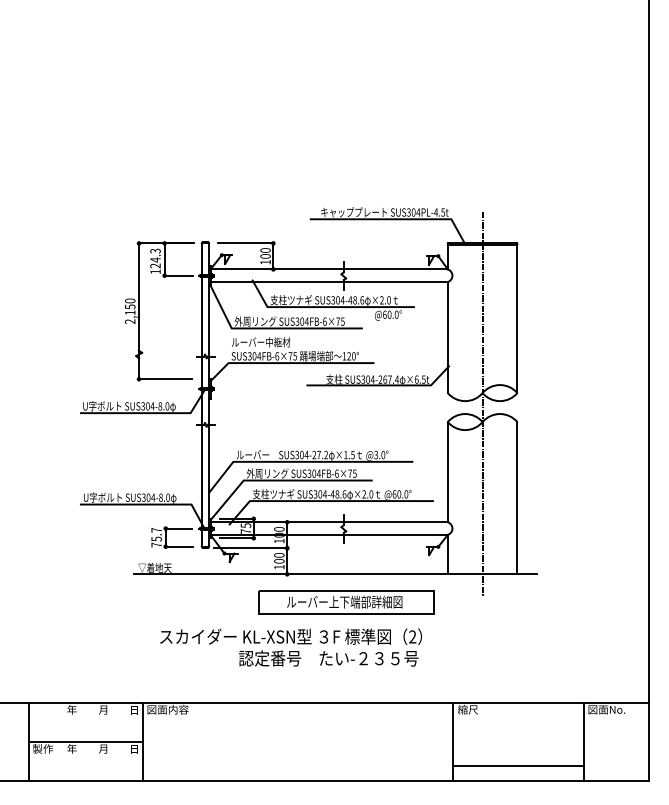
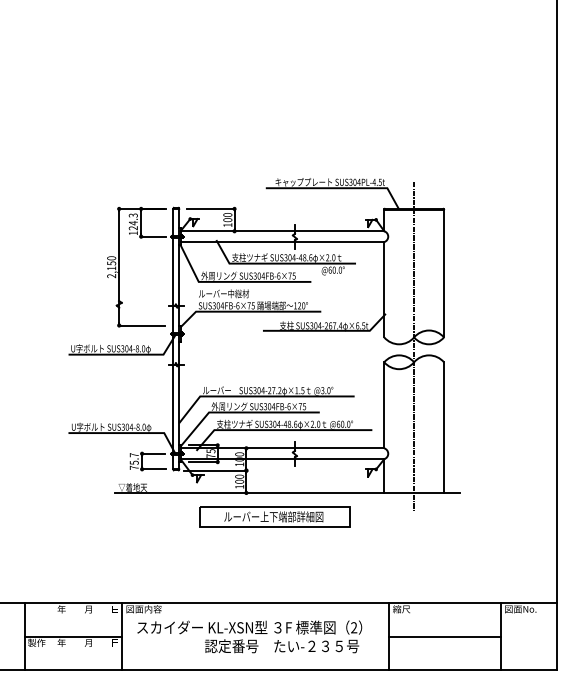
part: (345, 601) -> (274, 516), moved
text: (290, 647) -> (249, 636), moved
line: (517, 765) -> (444, 636), moved

